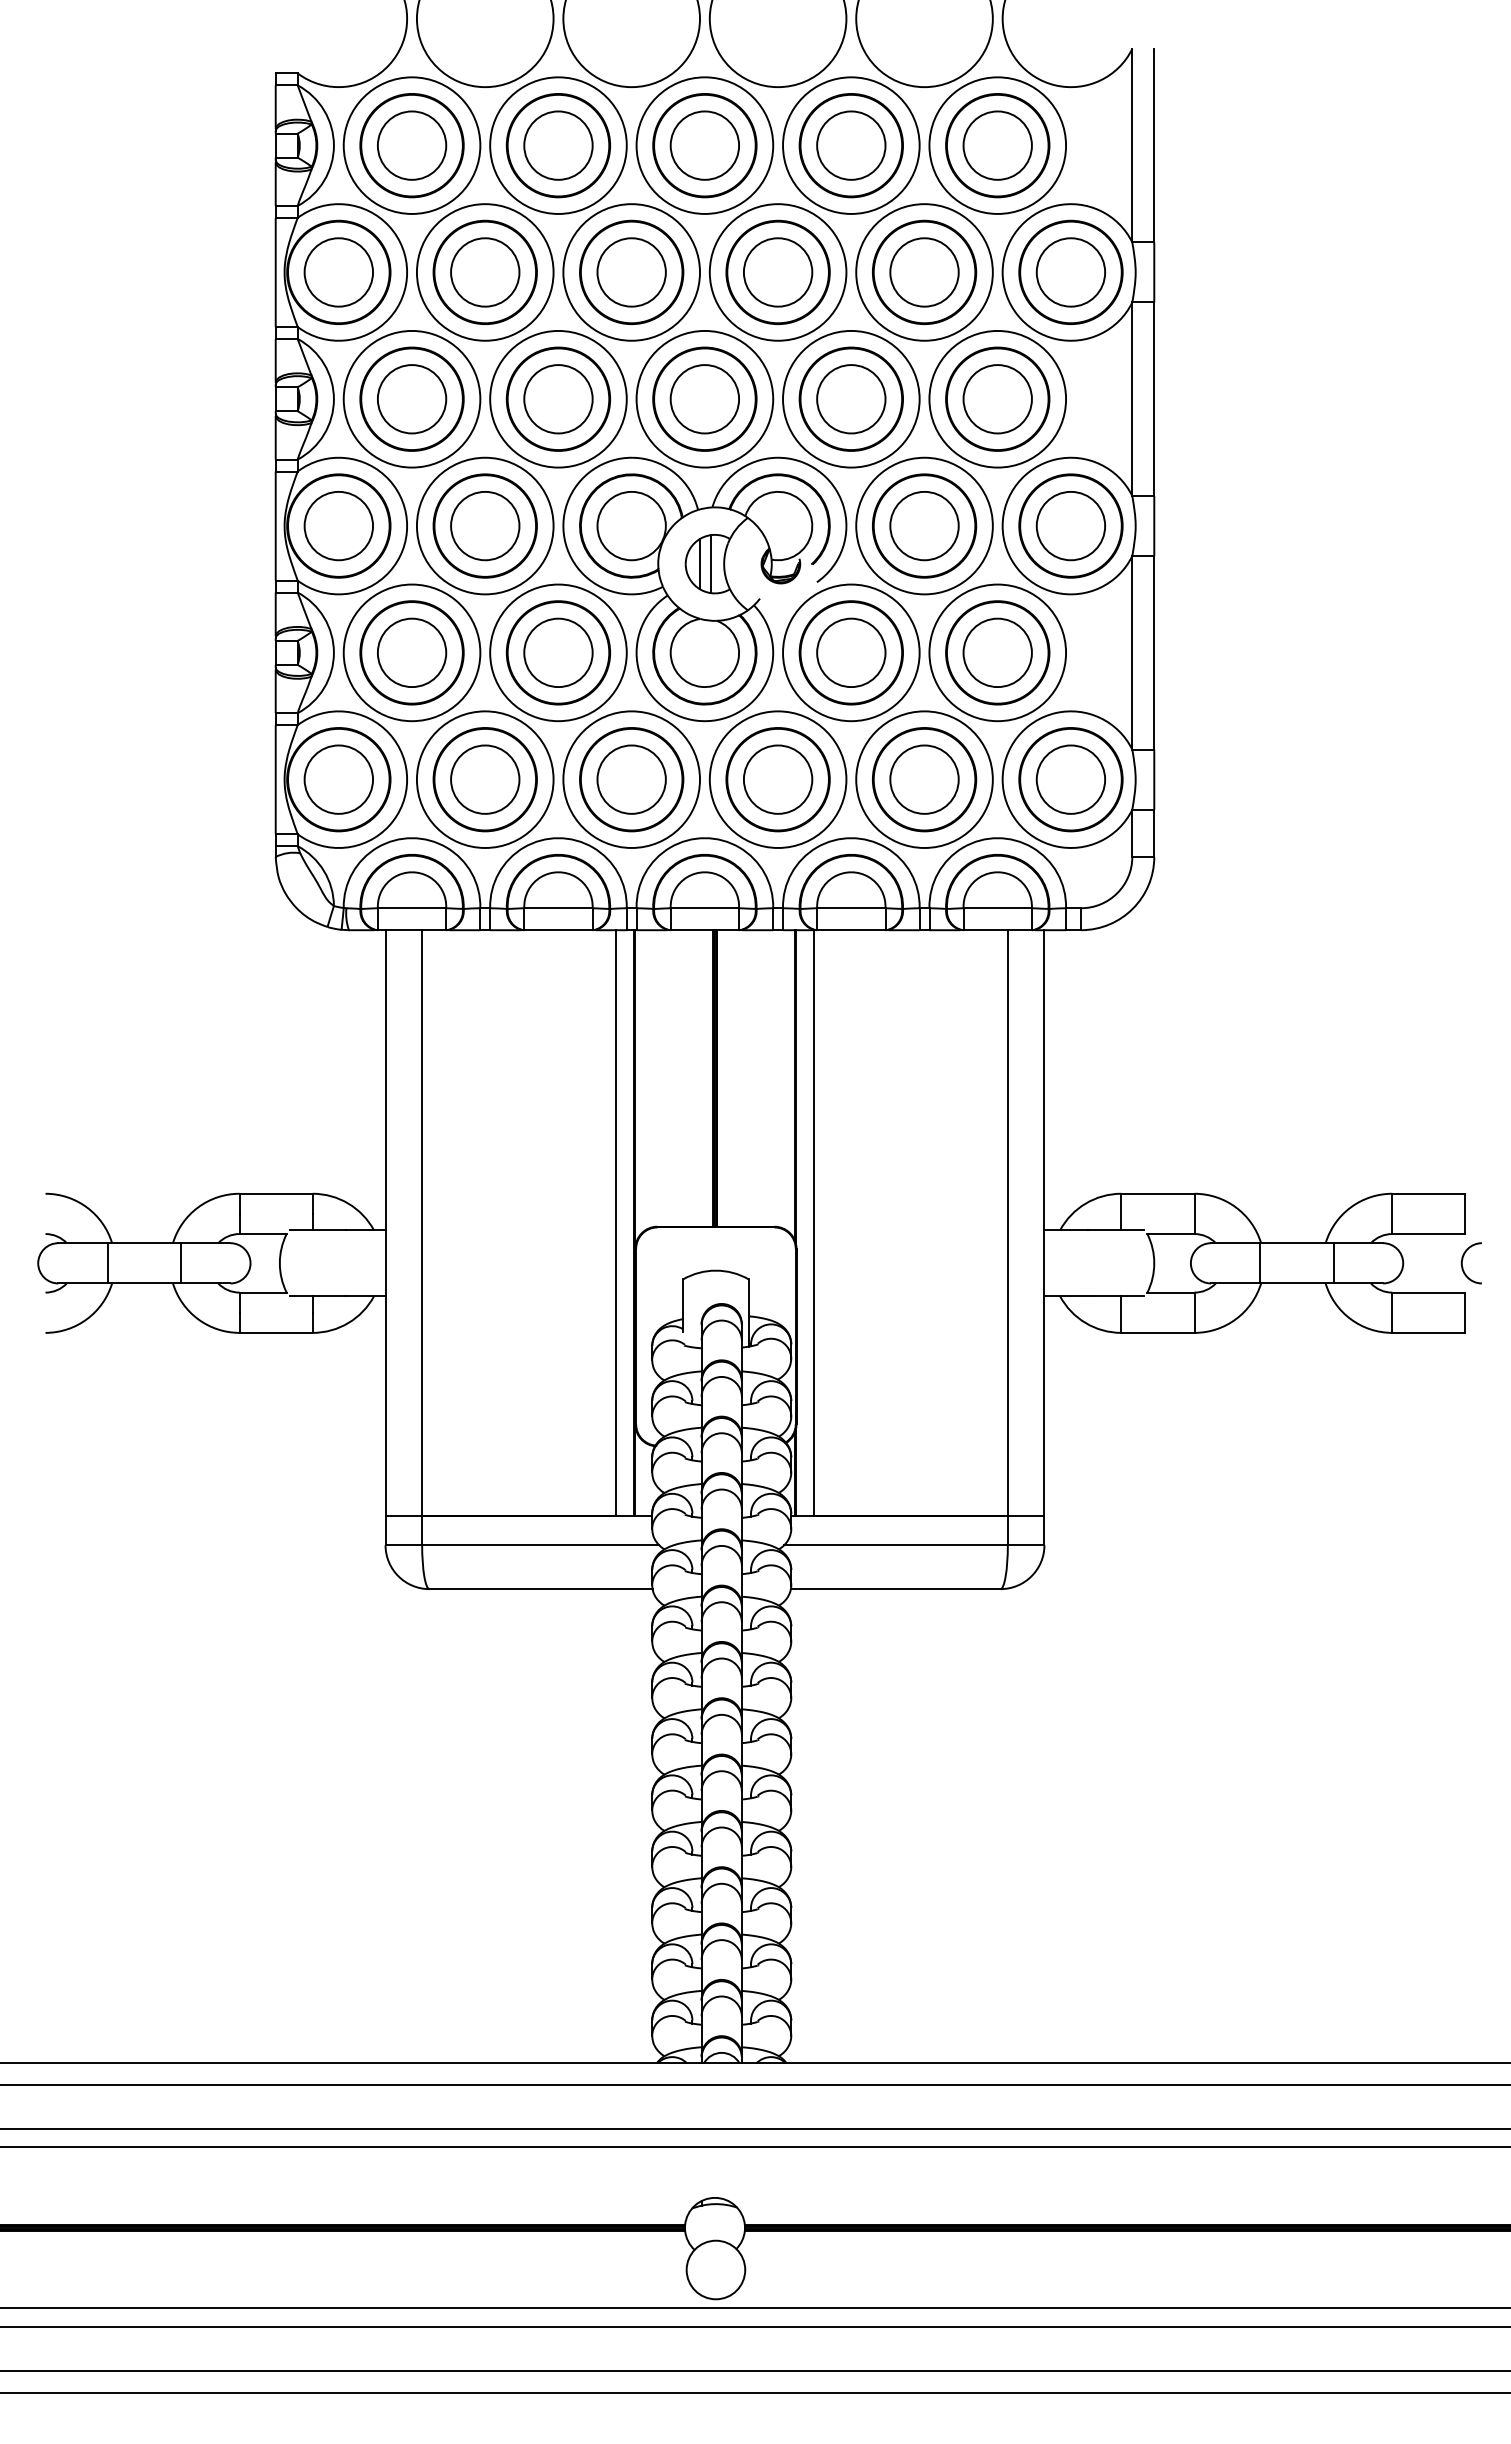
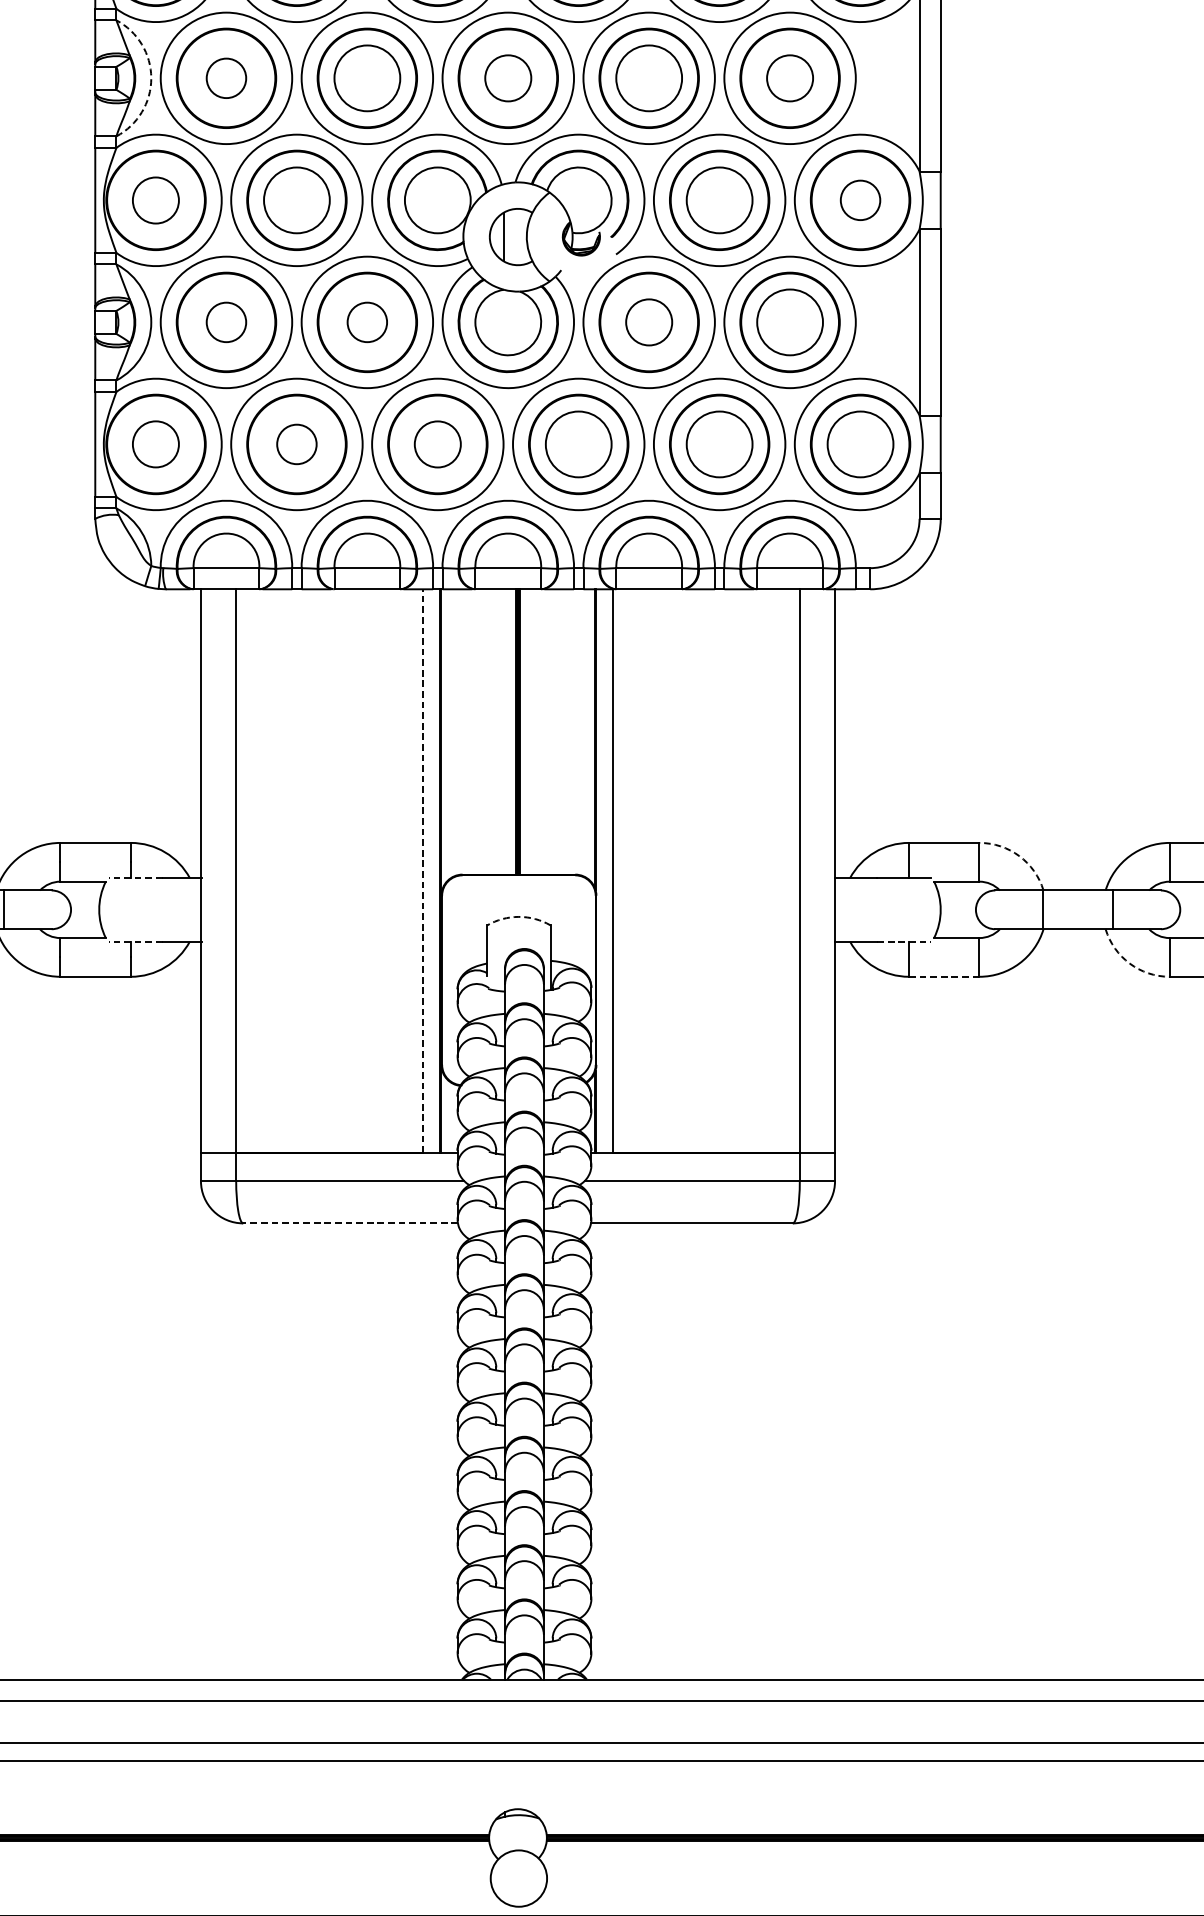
arc: (333, 399) -> (150, 78), solid -> dashed
circle: (411, 399) -> (225, 78), size x0.6
circle: (704, 399) -> (507, 78), size x0.7
circle: (997, 399) -> (789, 78), size x0.7
circle: (1070, 525) -> (860, 199), size x0.6
circle: (338, 526) -> (155, 200), size x0.7
line: (711, 564) -> (514, 237), removed
circle: (411, 652) -> (225, 322), size x0.6
circle: (558, 652) -> (367, 322), size x0.6
circle: (851, 652) -> (649, 322), size x0.7
circle: (338, 779) -> (155, 444), size x0.7
circle: (485, 779) -> (297, 444), size x0.6
circle: (631, 779) -> (437, 444), size x0.7
arc: (1236, 1207) -> (1019, 856), solid -> dashed
line: (616, 1223) -> (423, 871), solid -> dashed
line: (317, 1230) -> (135, 878), solid -> dashed
arc: (715, 1270) -> (518, 916), solid -> dashed
line: (317, 1296) -> (135, 941), solid -> dashed
line: (1116, 1296) -> (904, 941), solid -> dashed
arc: (1350, 1319) -> (1129, 963), solid -> dashed
line: (1157, 1332) -> (943, 976), solid -> dashed
line: (541, 1589) -> (351, 1223), solid -> dashed

